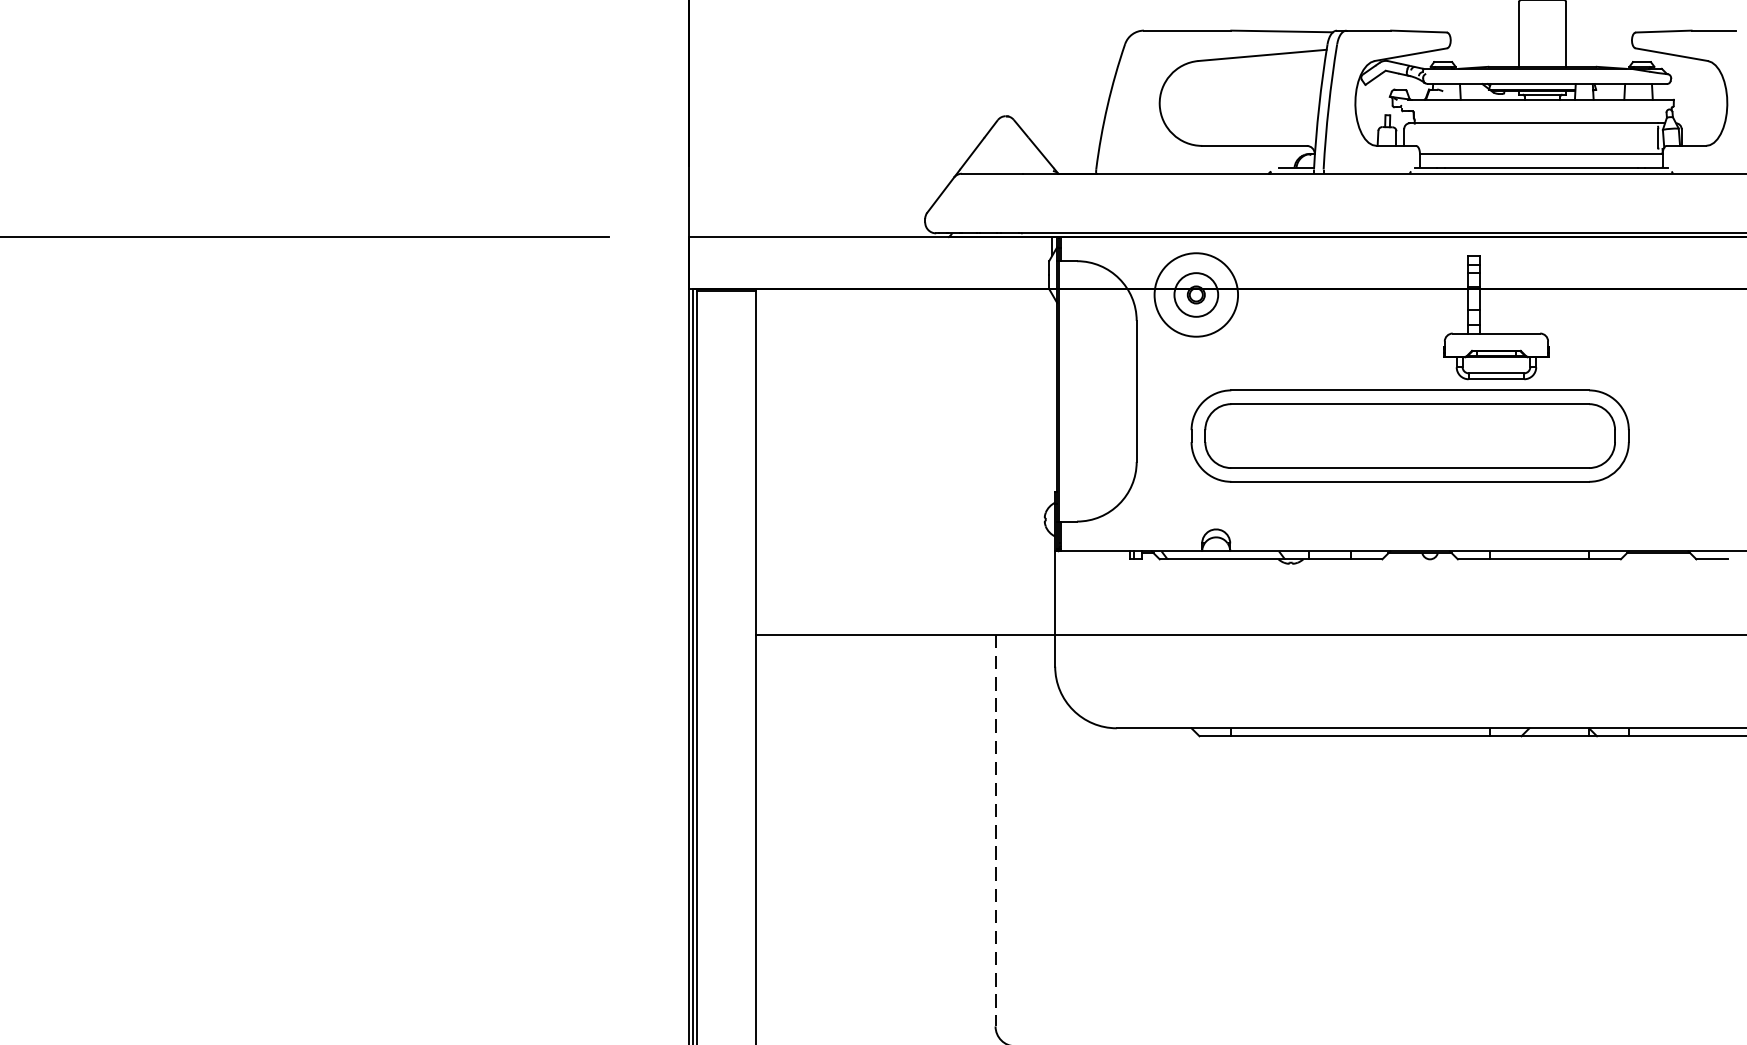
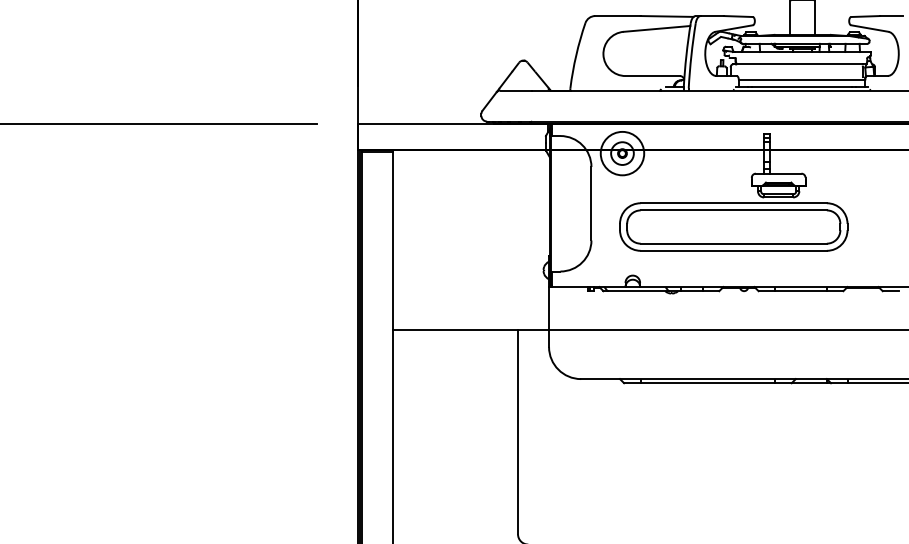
line: (996, 830) -> (518, 432), dashed -> solid

